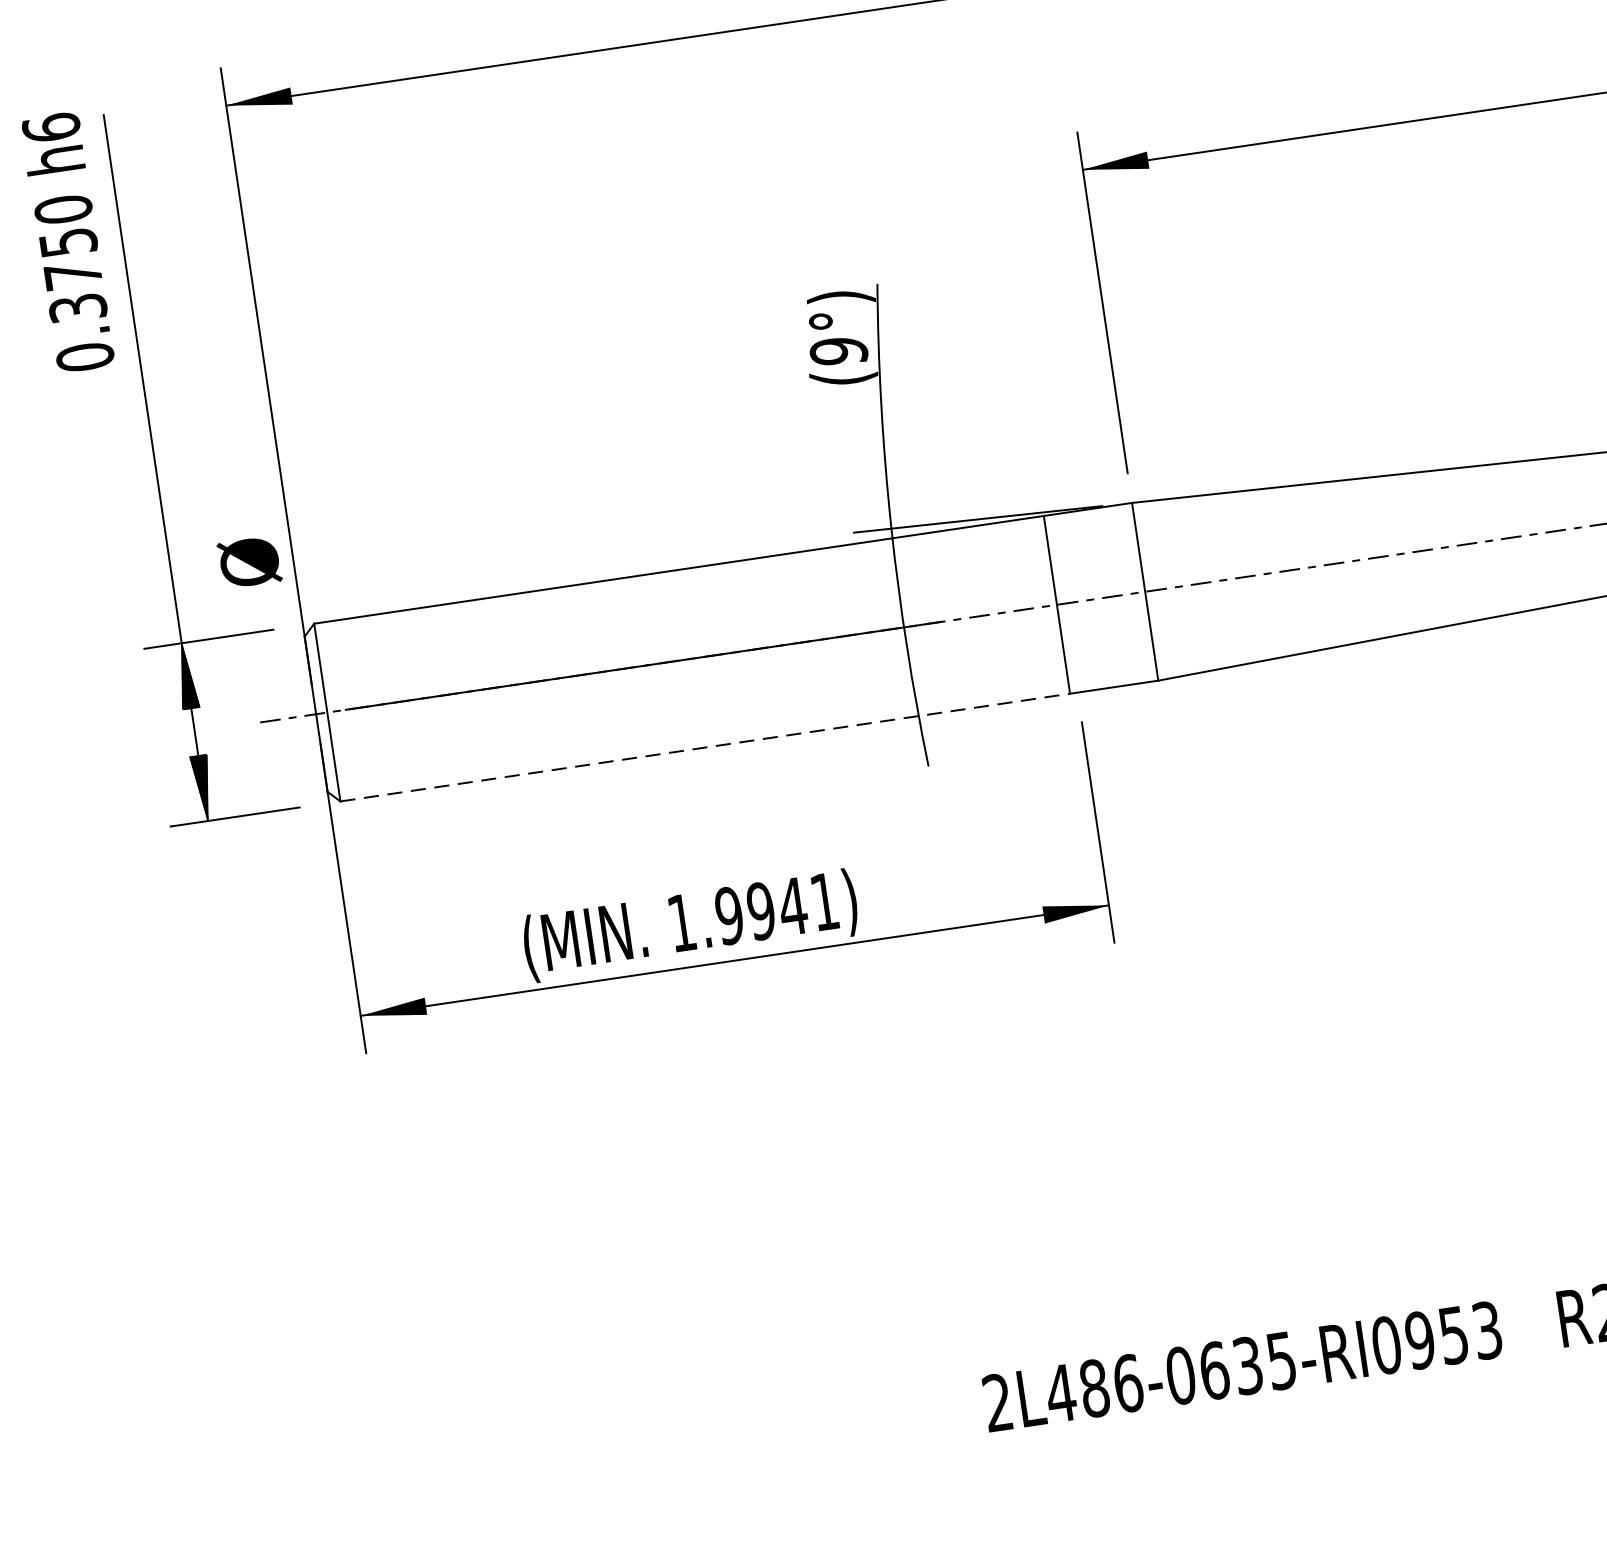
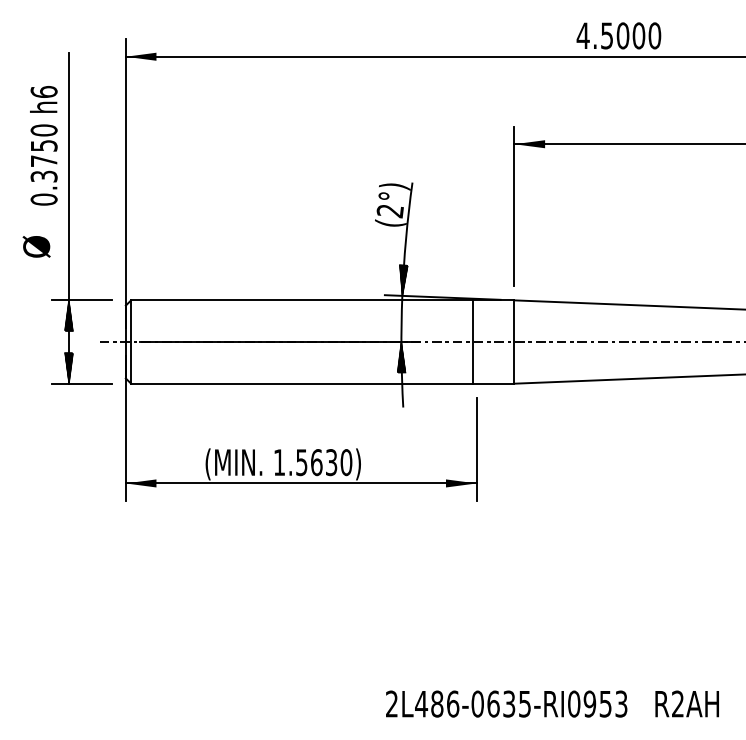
text: (66, 241) -> (43, 145), moved
text: (837, 352) -> (389, 211), (9°) -> (2°)
hatch: (889, 495) -> (403, 280), added
text: (249, 561) -> (36, 246), moved
hatch: (909, 660) -> (401, 357), added
line: (706, 747) -> (302, 383), dashed -> solid
text: (777, 908) -> (324, 462), 1.9941) -> 1.5630)

